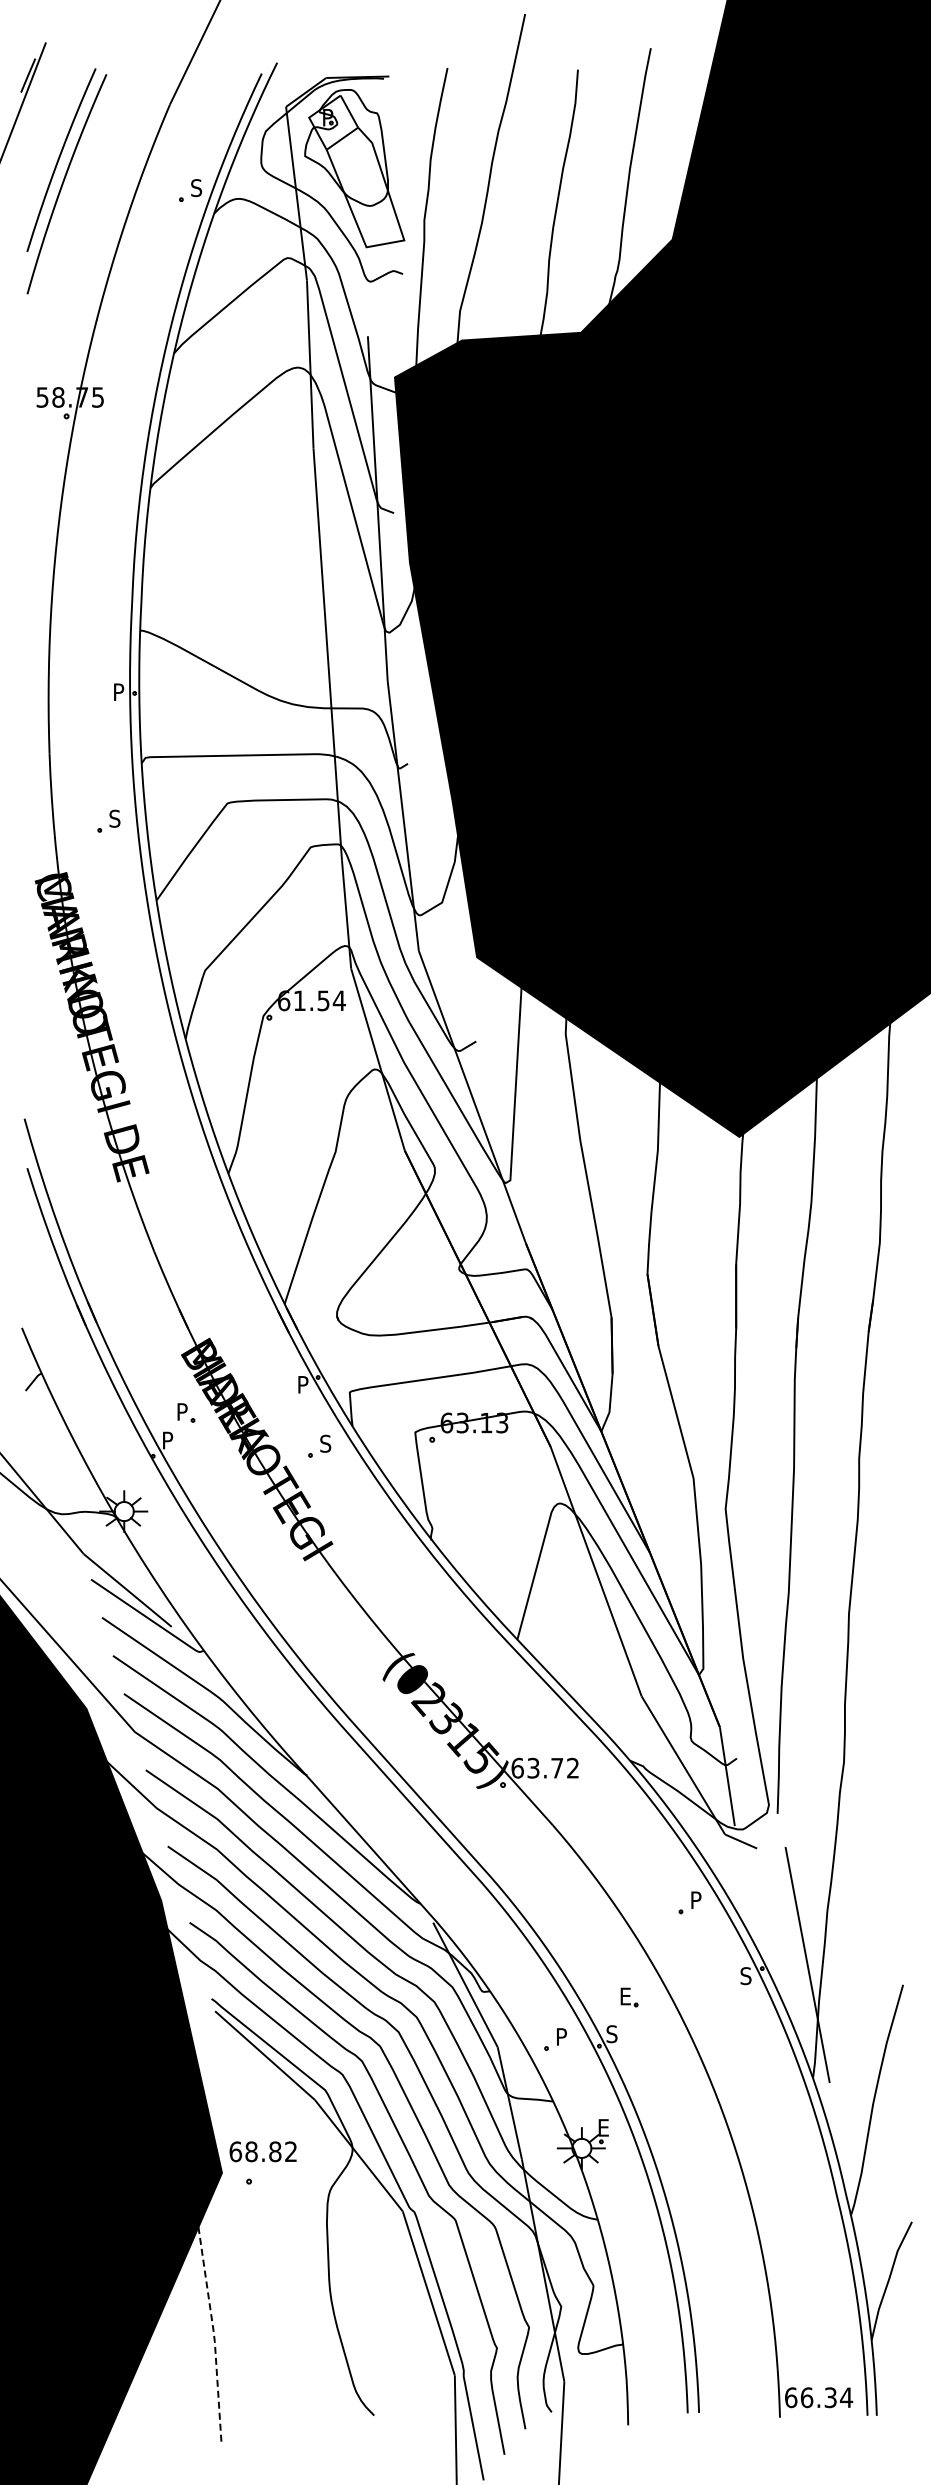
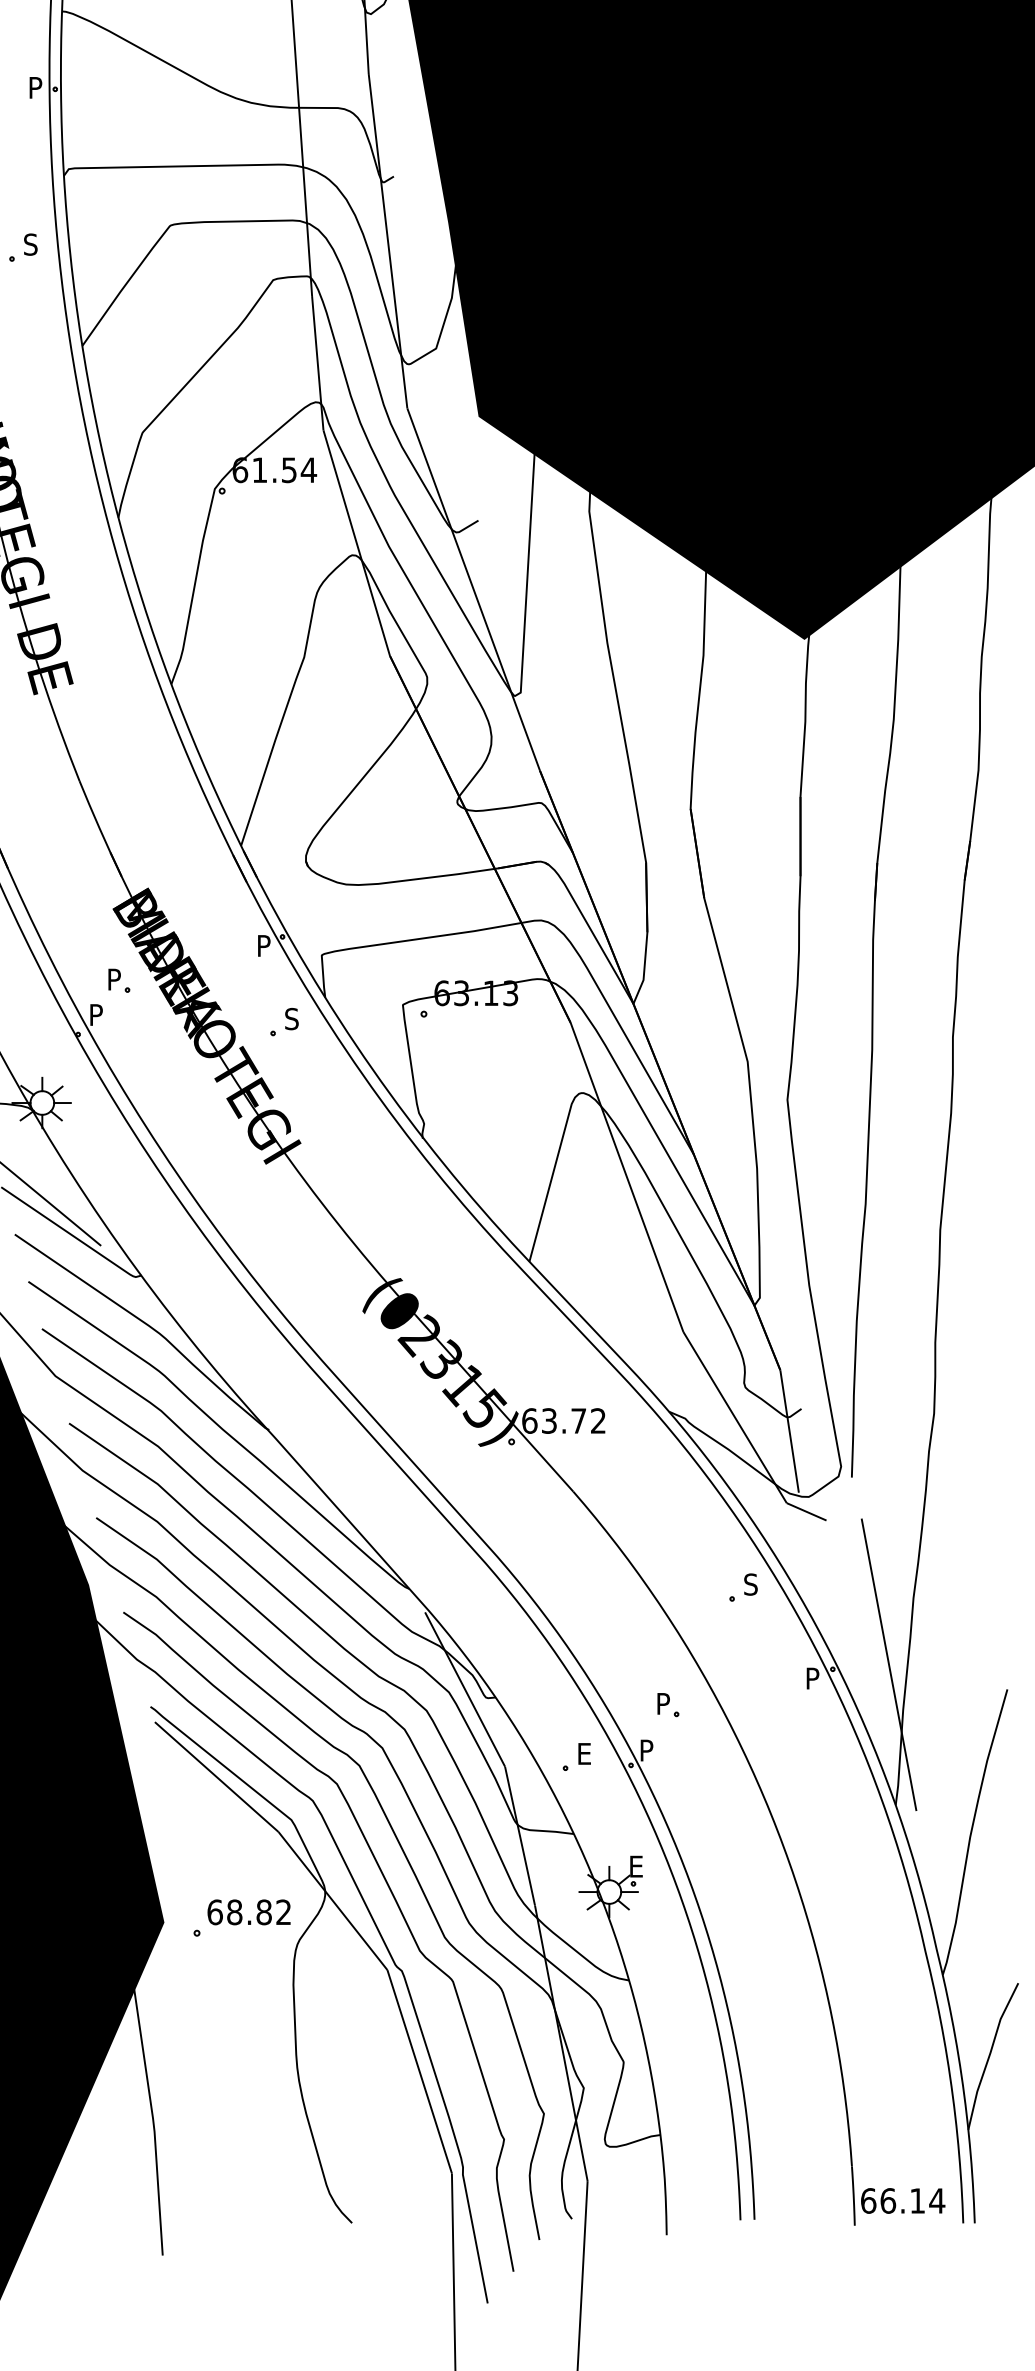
text: (695, 1900) -> (750, 1584), P -> S
text: (745, 1976) -> (812, 1679), S -> P
text: (626, 1996) -> (664, 1703), E -> P
text: (611, 2034) -> (646, 1750), S -> P
text: (562, 2036) -> (585, 1753), P -> E
text: (262, 2151) -> (248, 1912), moved
line: (213, 2334) -> (152, 2122), dashed -> solid
text: (830, 2397) -> (917, 2200), 66.34 -> 66.14

